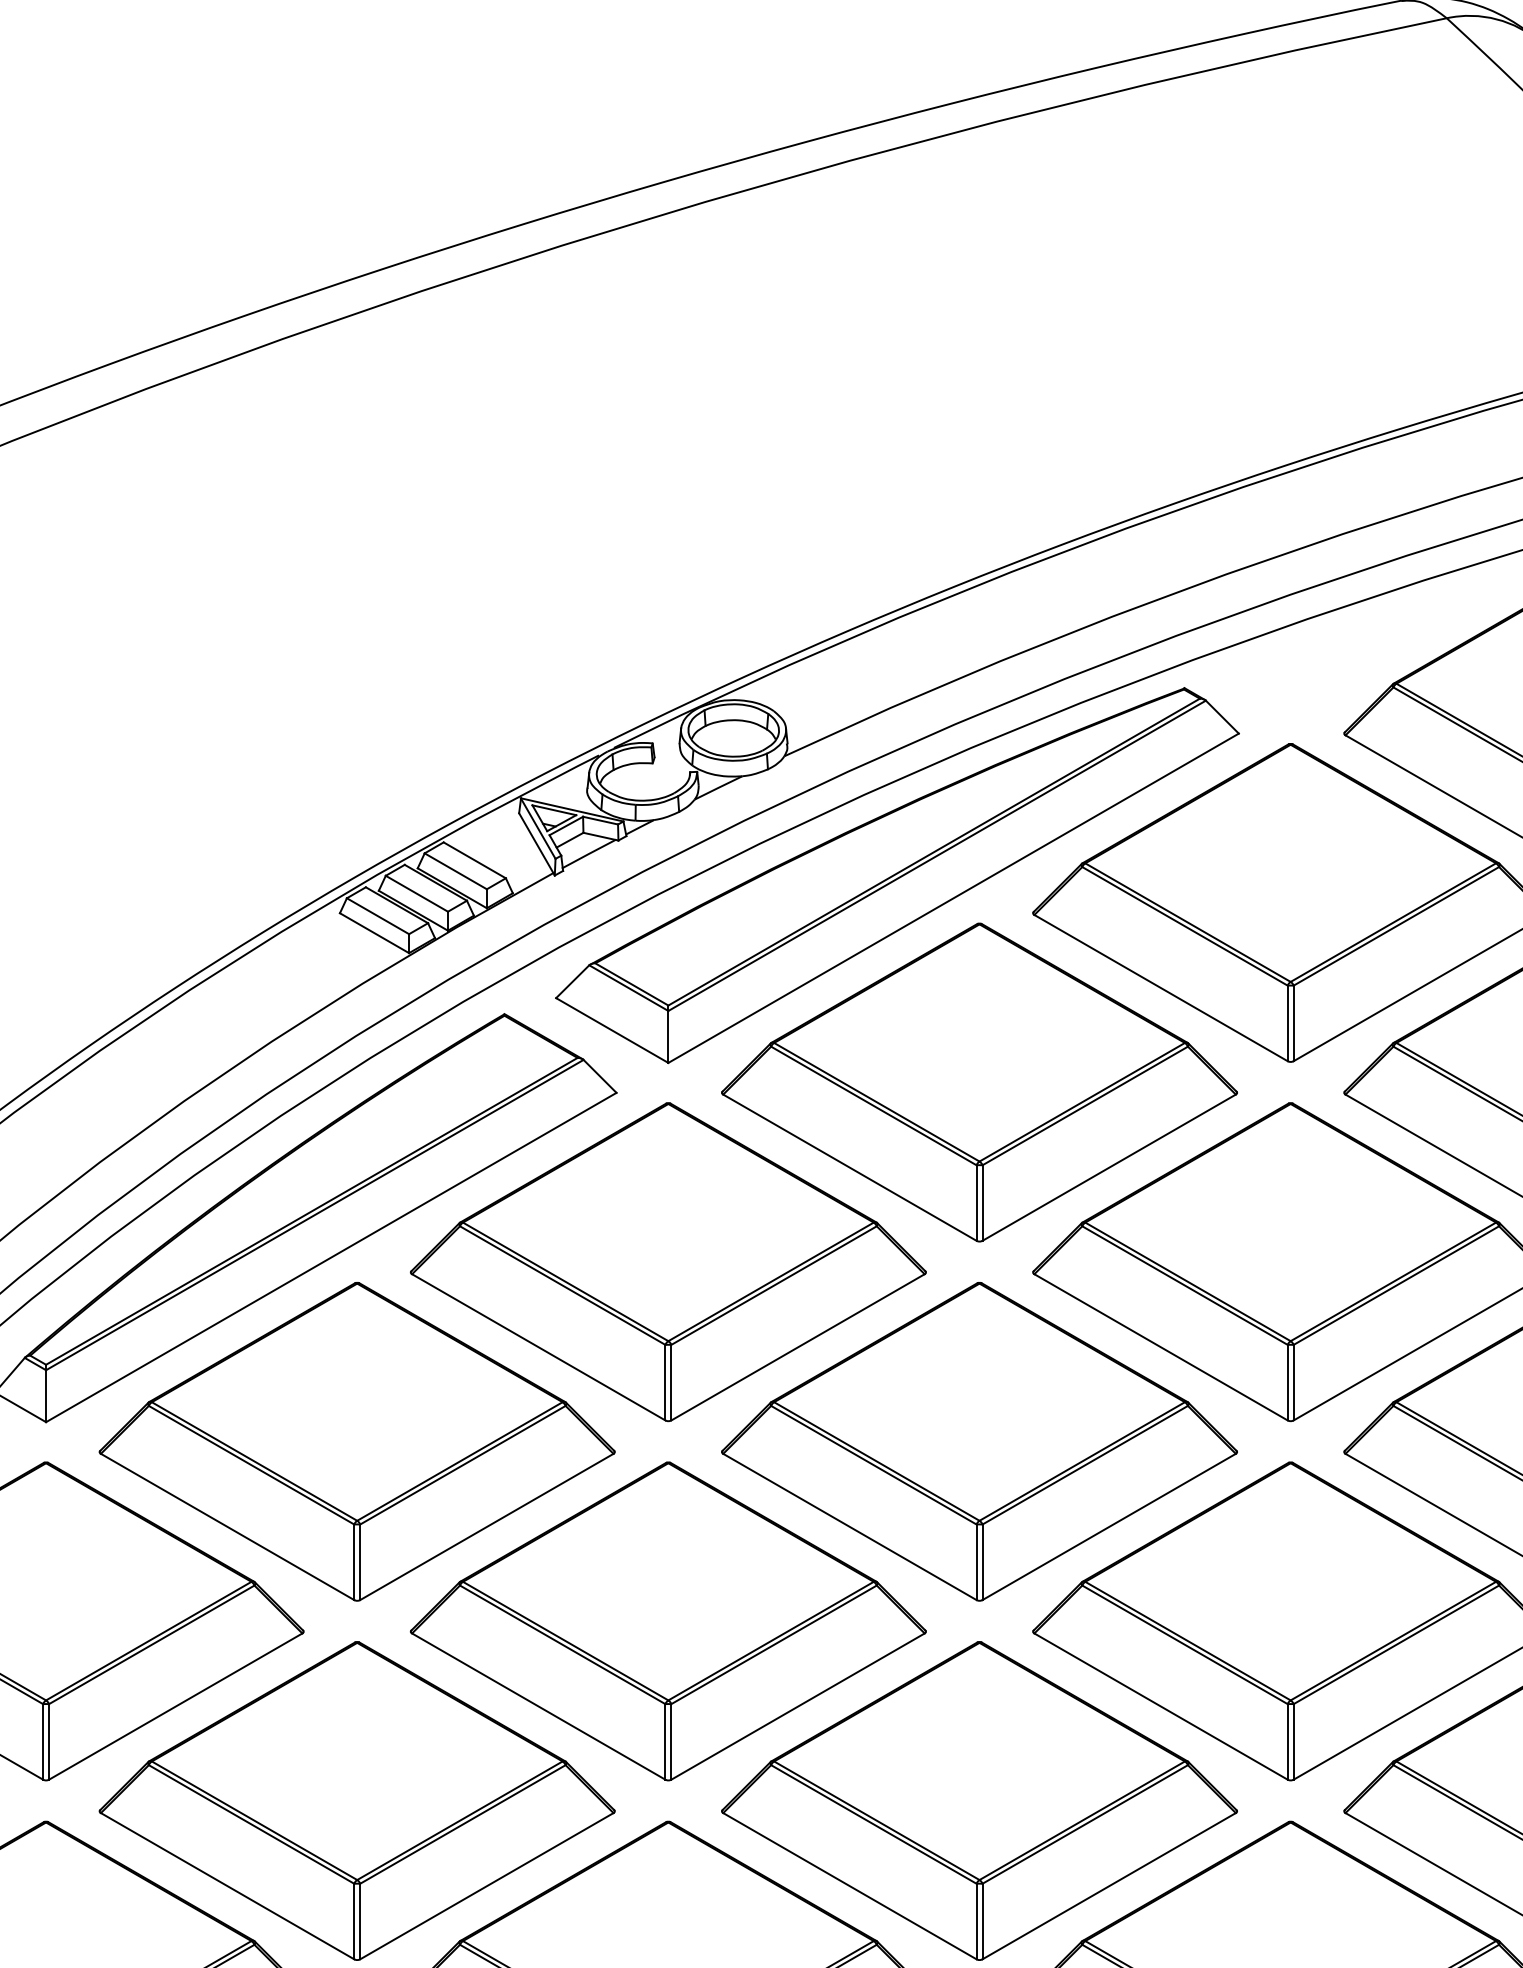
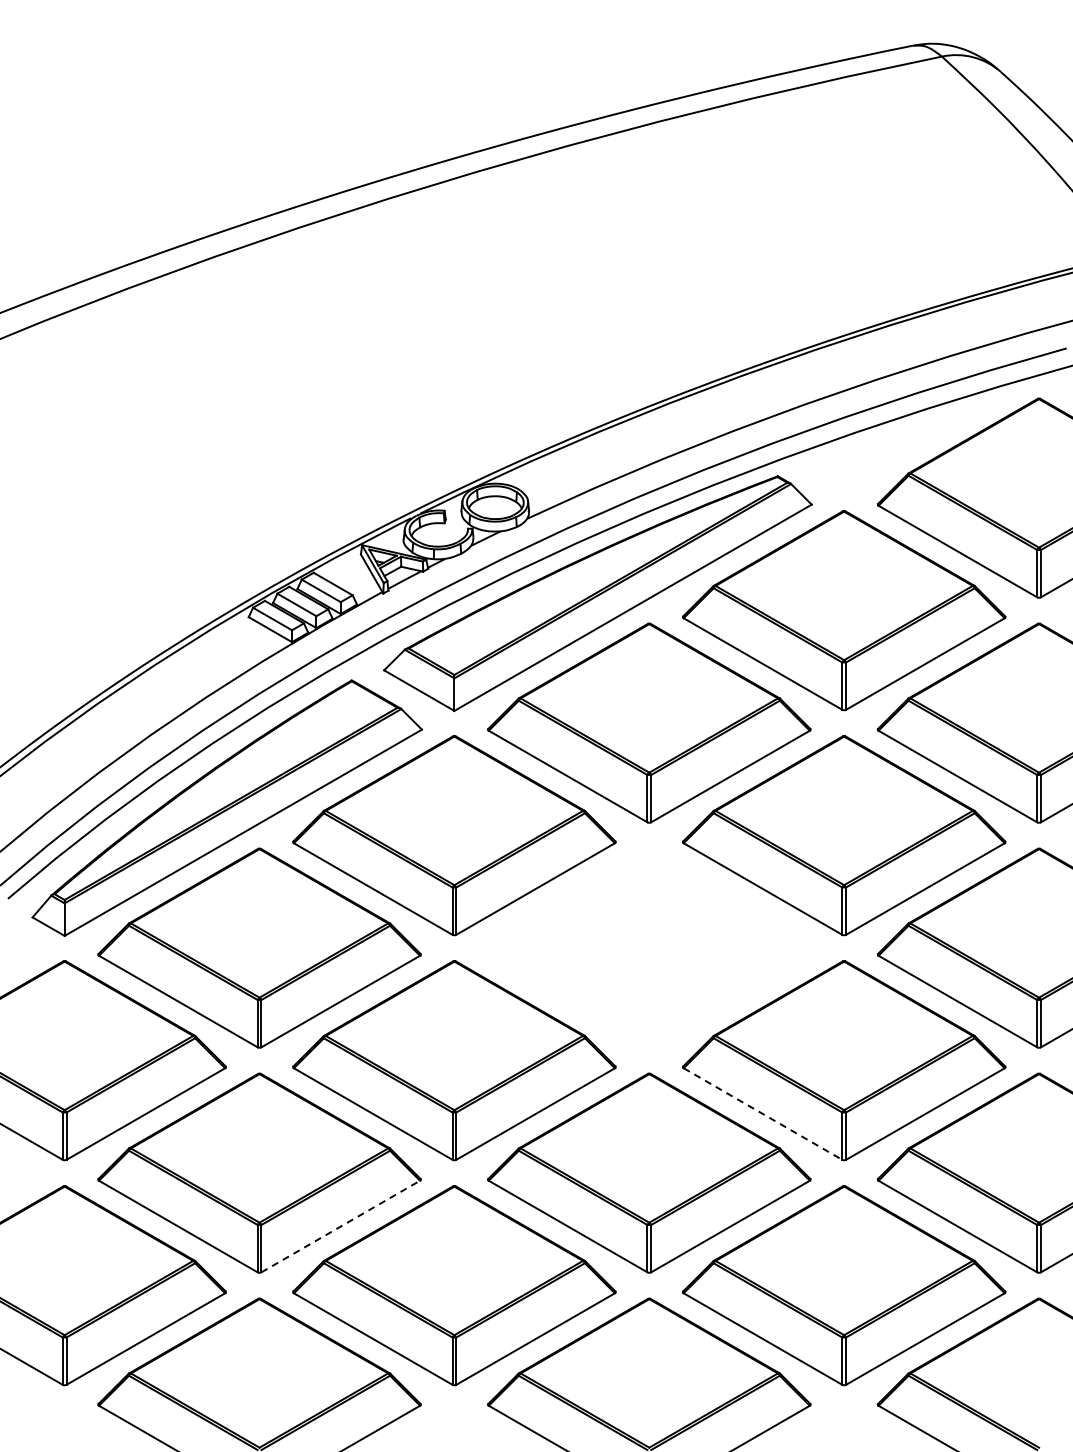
part: (979, 1440) -> (649, 947), removed
line: (1161, 1707) -> (763, 1114), solid -> dashed
line: (486, 1886) -> (340, 1226), solid -> dashed

